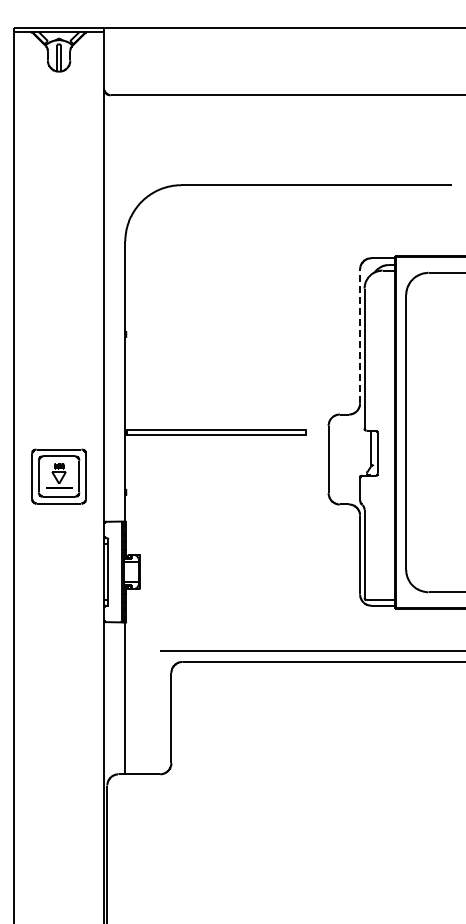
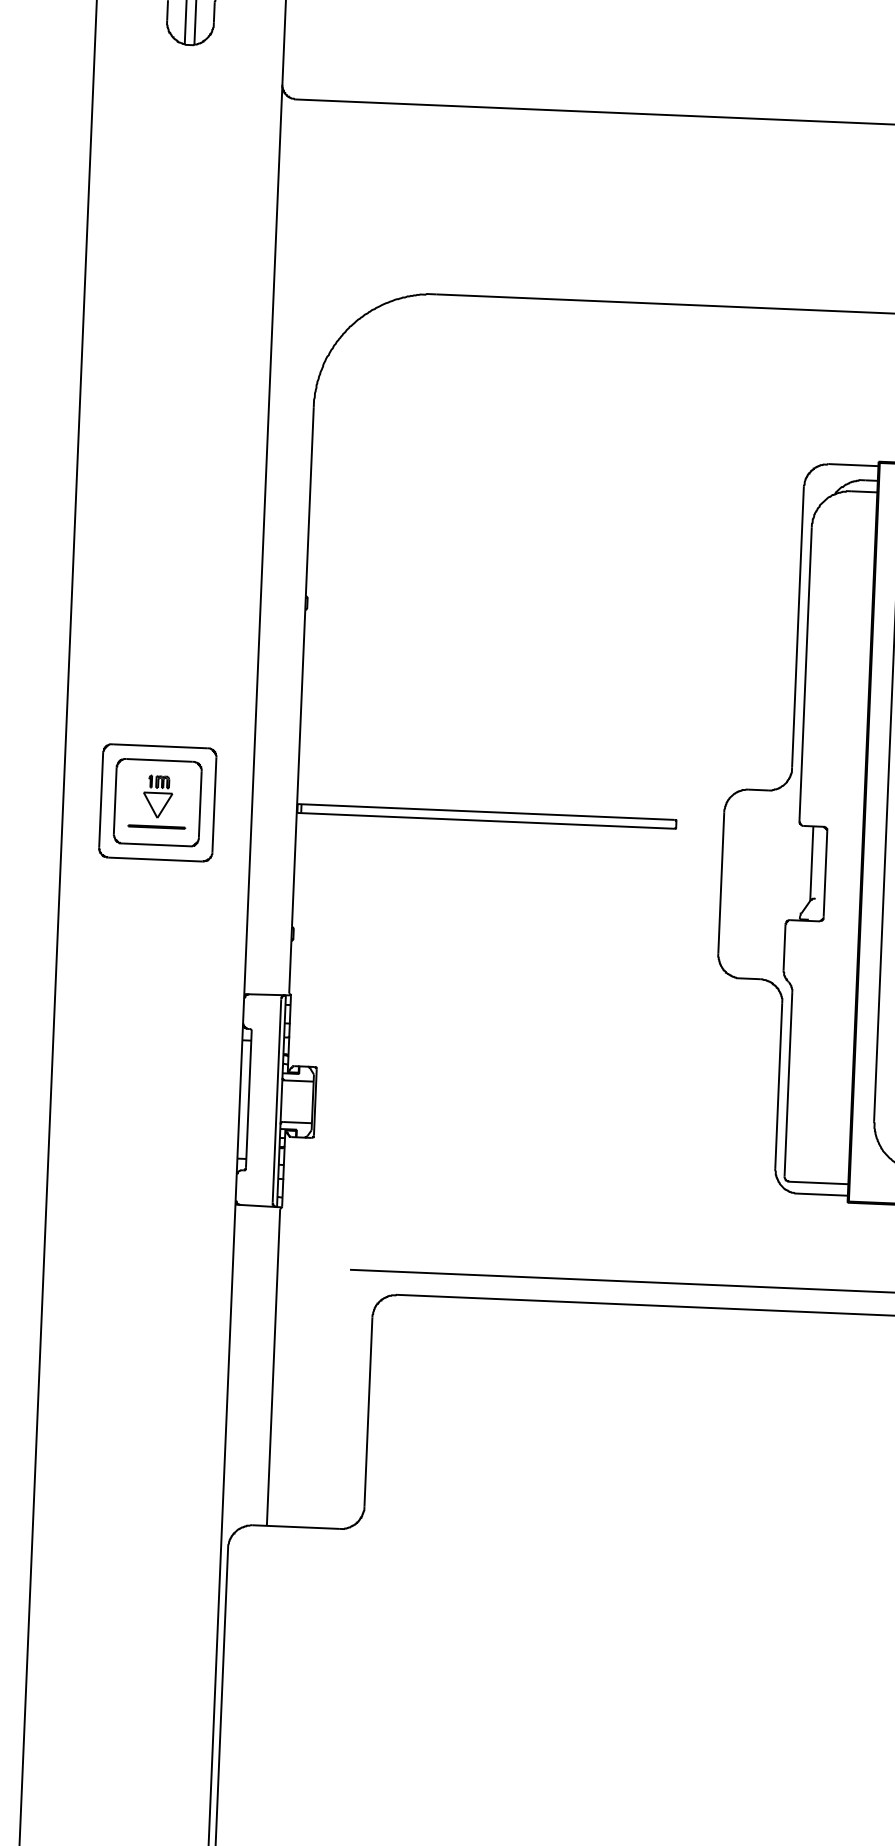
line: (359, 336) -> (796, 627), dashed -> solid
part: (58, 476) -> (156, 802), moved

